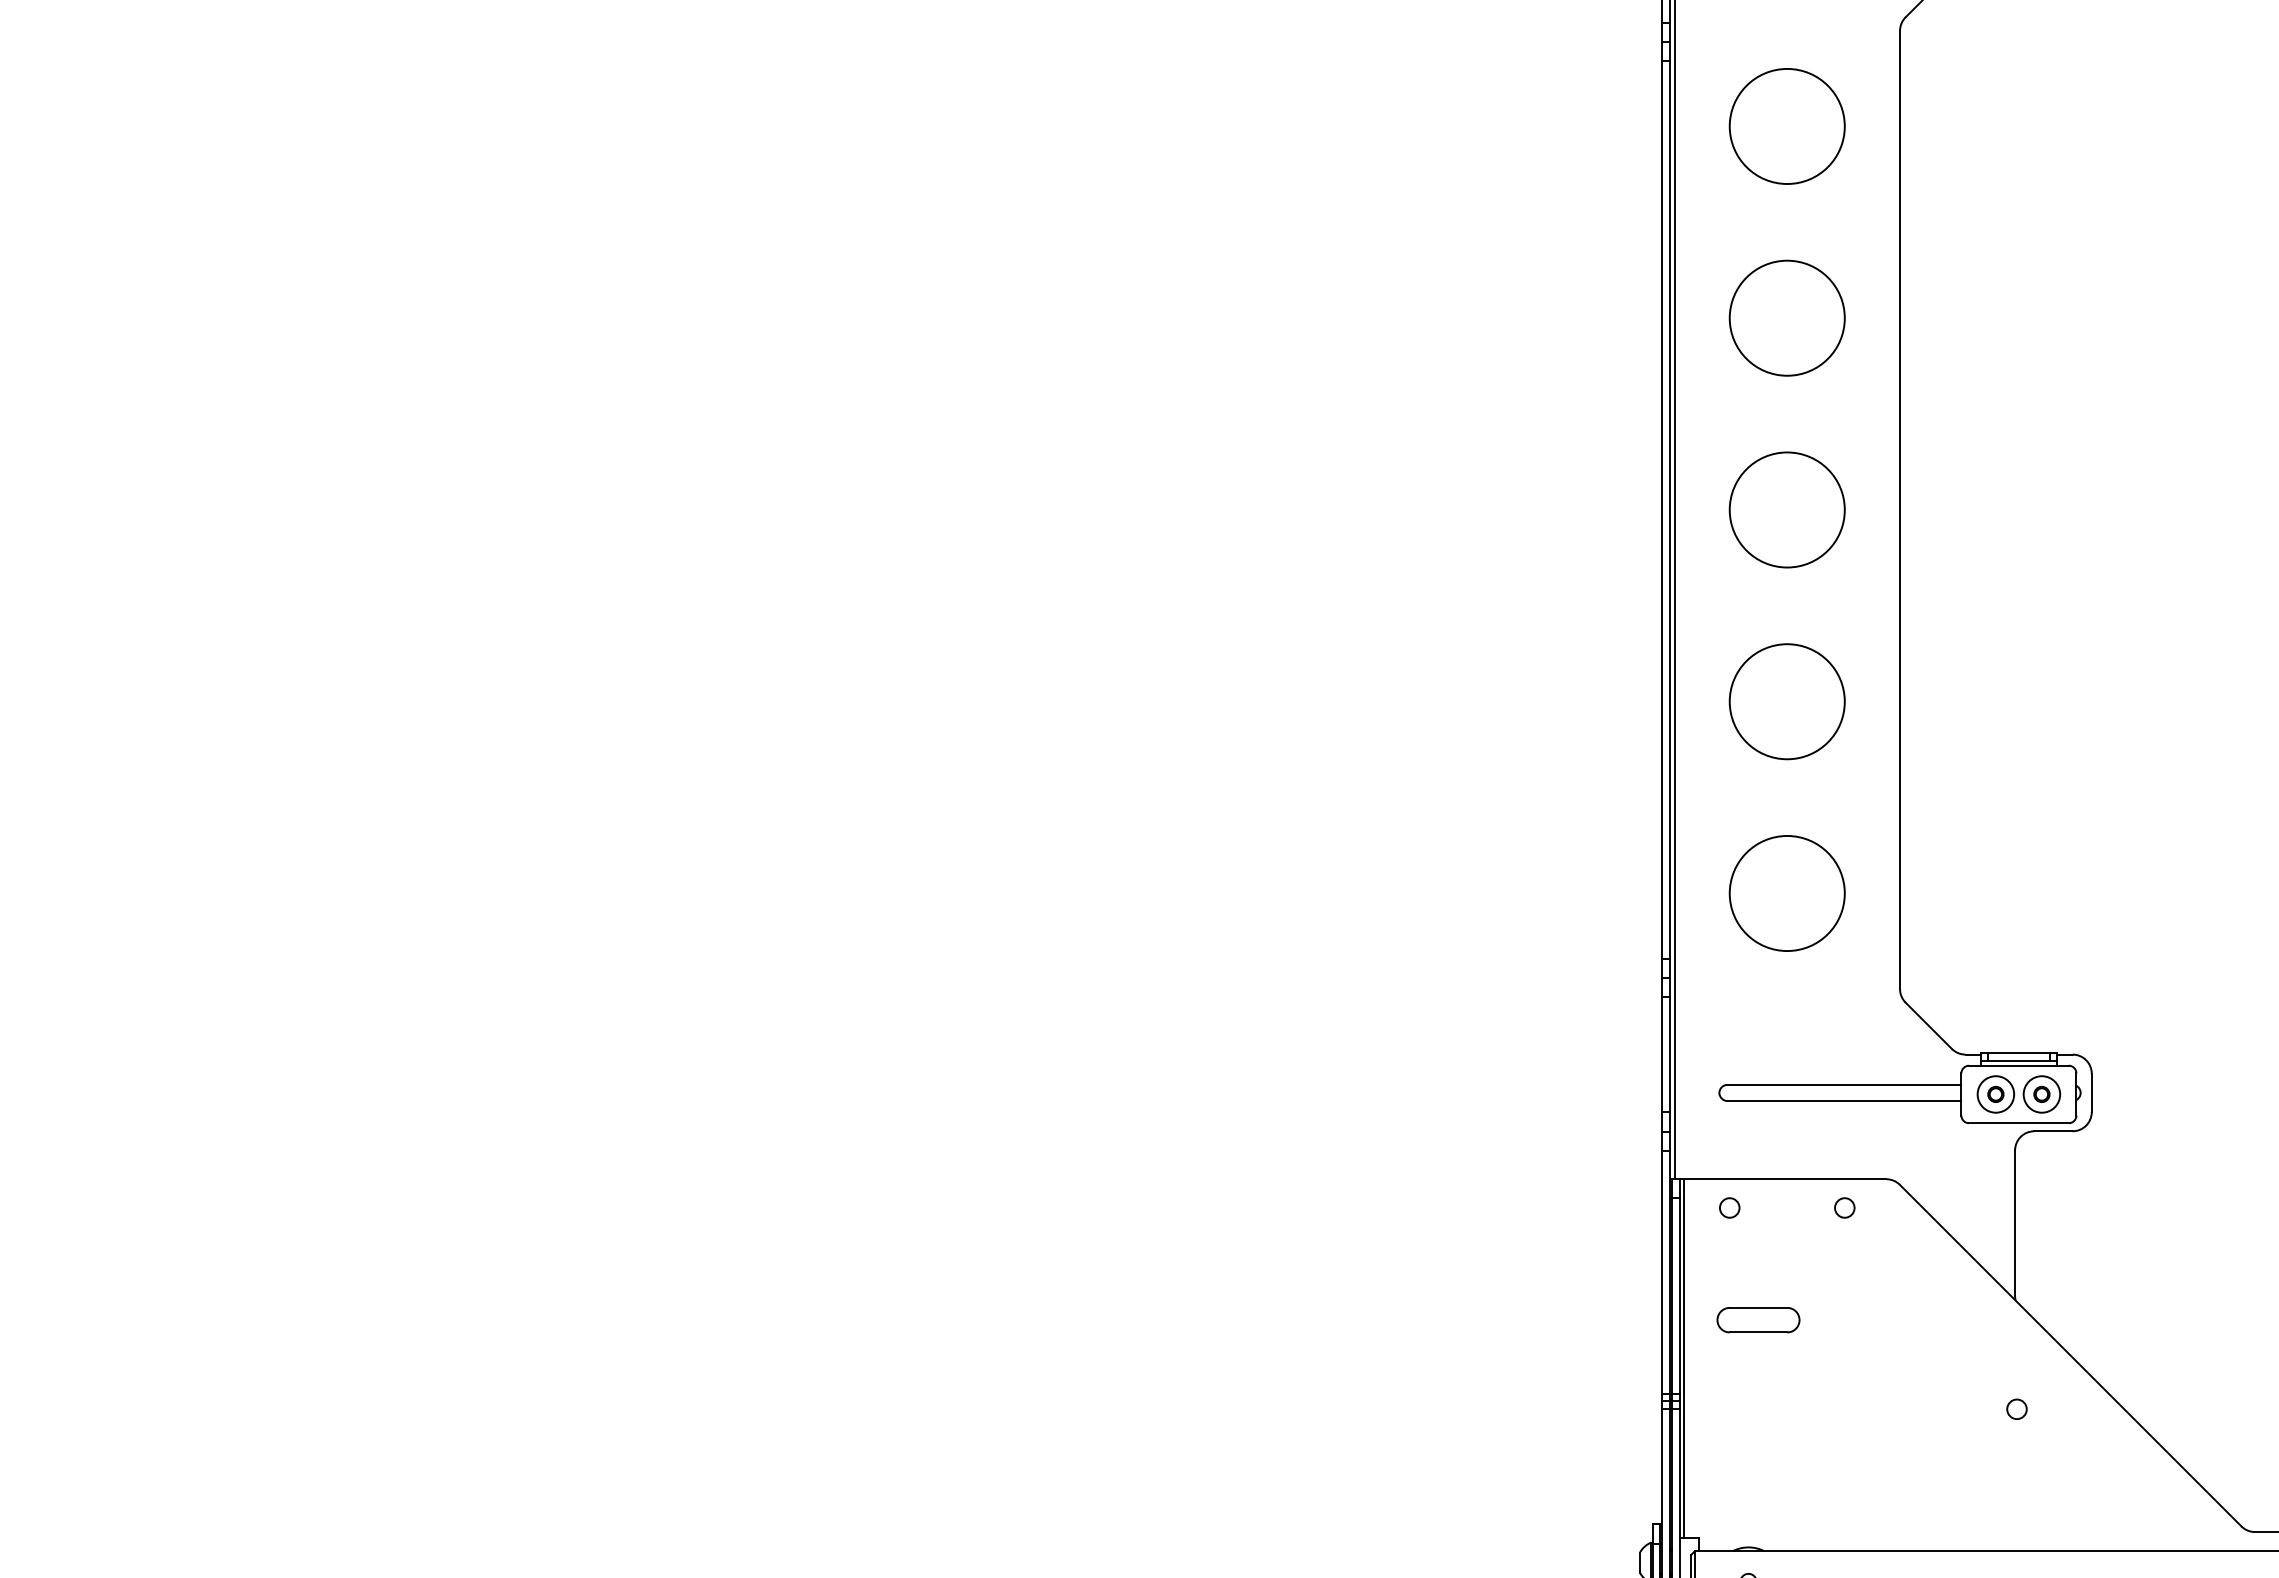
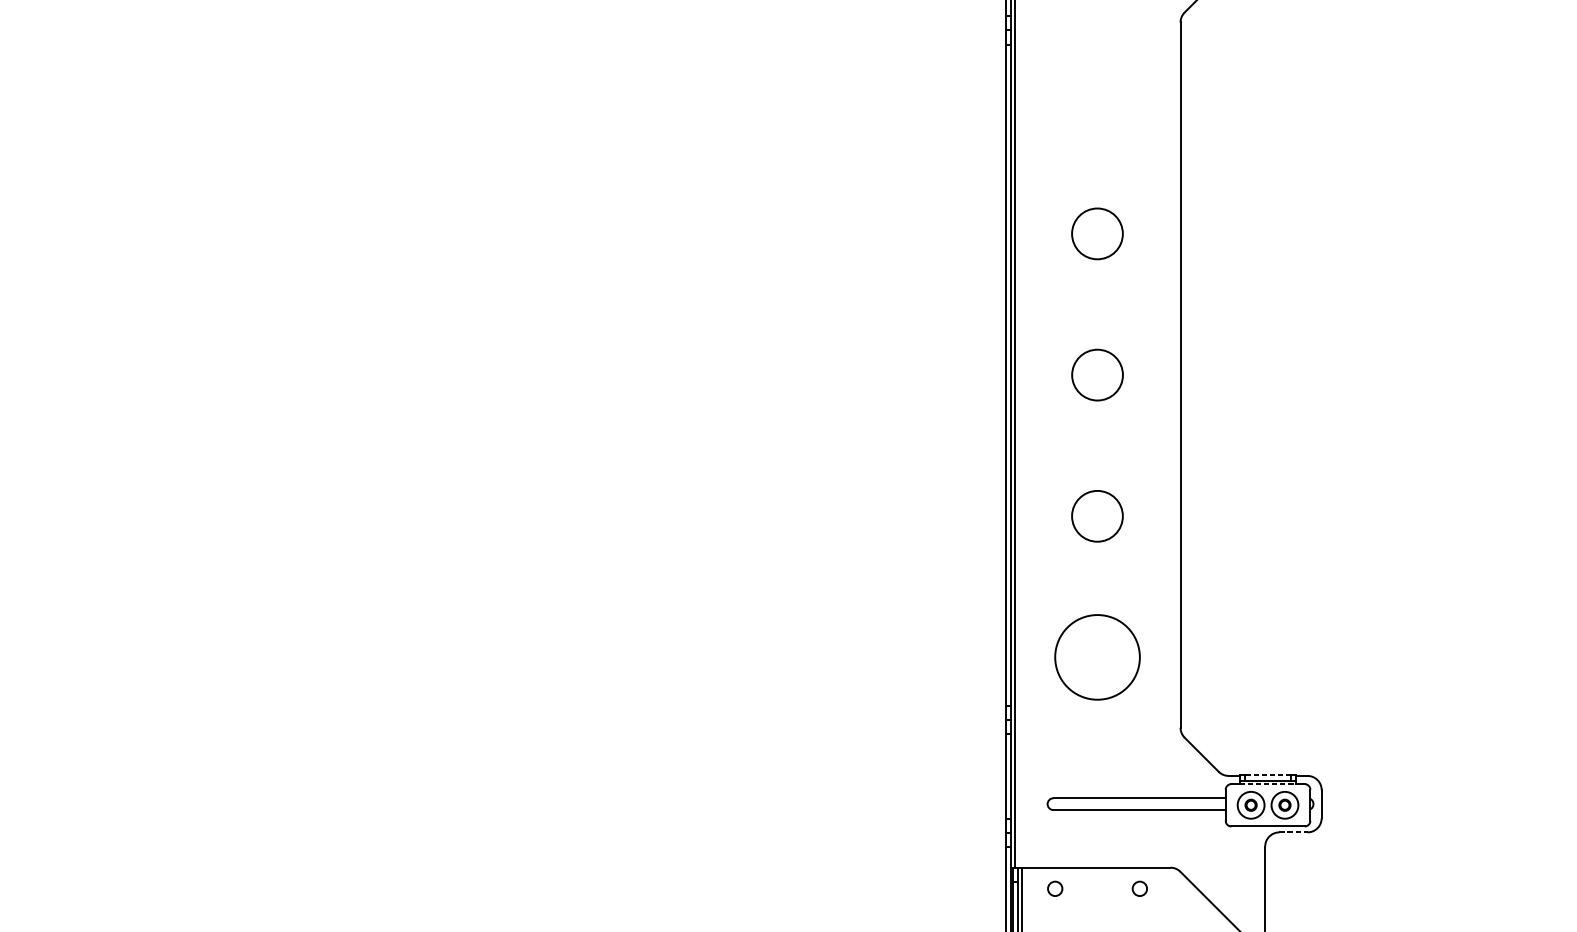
circle: (1786, 126) -> (1096, 92), removed
circle: (1786, 317) -> (1096, 233), size x0.6
circle: (1786, 509) -> (1096, 374), size x0.6
circle: (1786, 701) -> (1096, 516), size x0.6
line: (2018, 1053) -> (1267, 775), solid -> dashed
line: (2019, 1065) -> (1268, 783), solid -> dashed
line: (2053, 1131) -> (1293, 832), solid -> dashed

